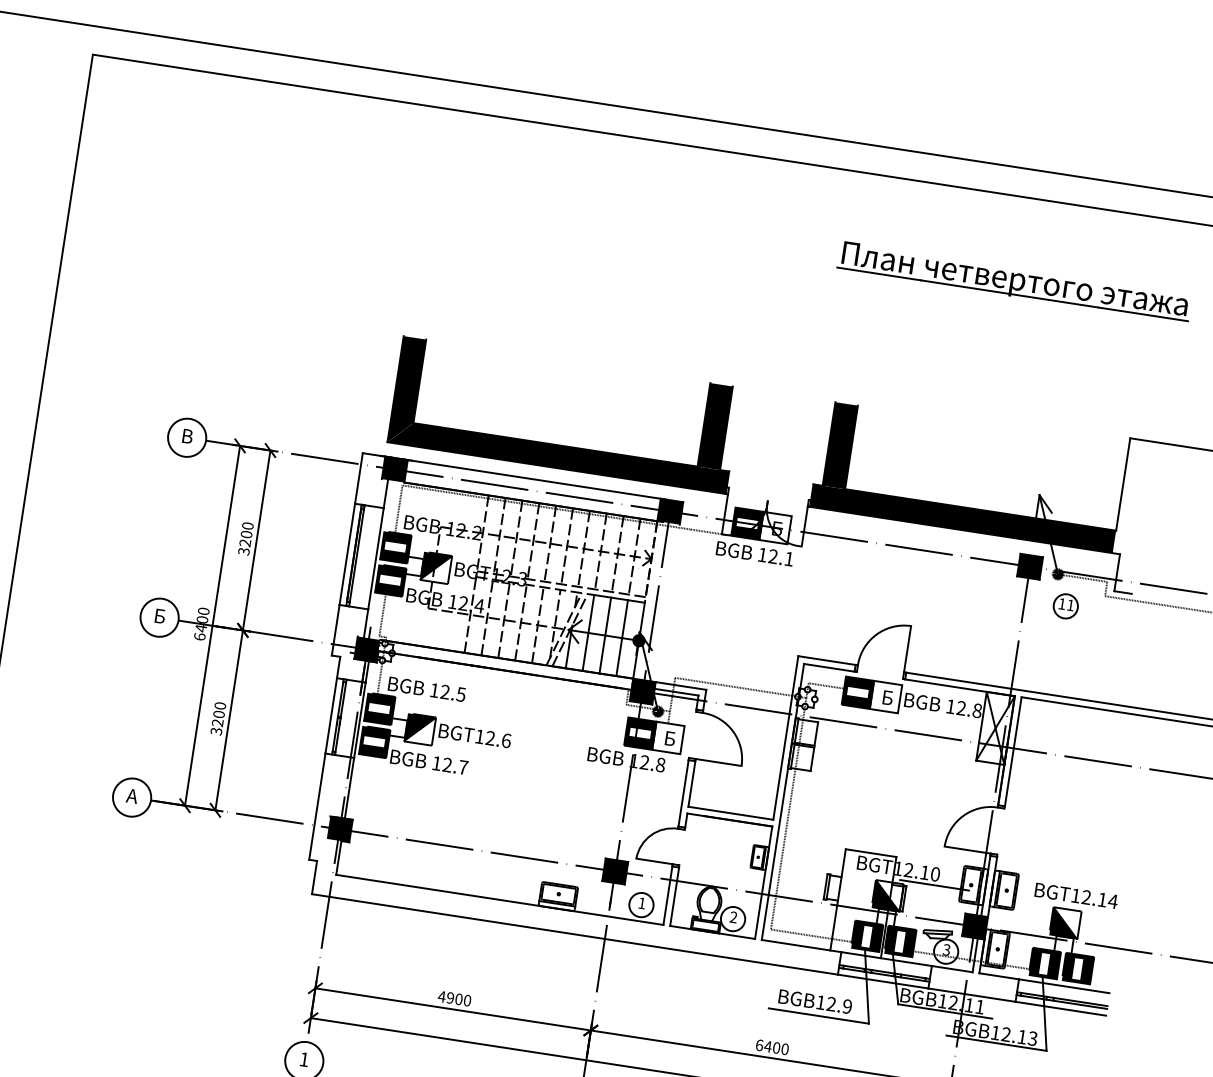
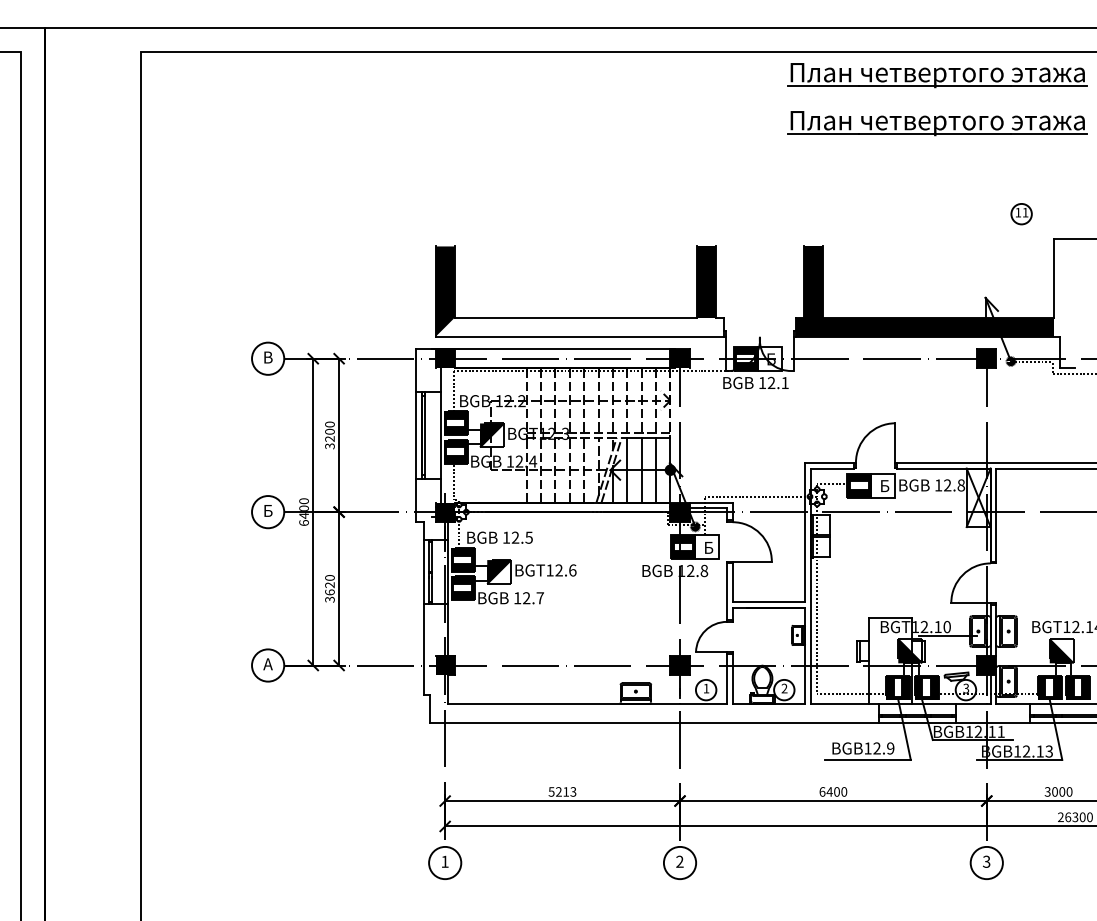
part: (1023, 225) -> (937, 75), added
fill: (558, 455) -> (579, 326), removed
part: (1065, 606) -> (1021, 214), moved
text: (217, 718) -> (329, 588), 3200 -> 3620
text: (454, 998) -> (562, 791), 4900 -> 5213

